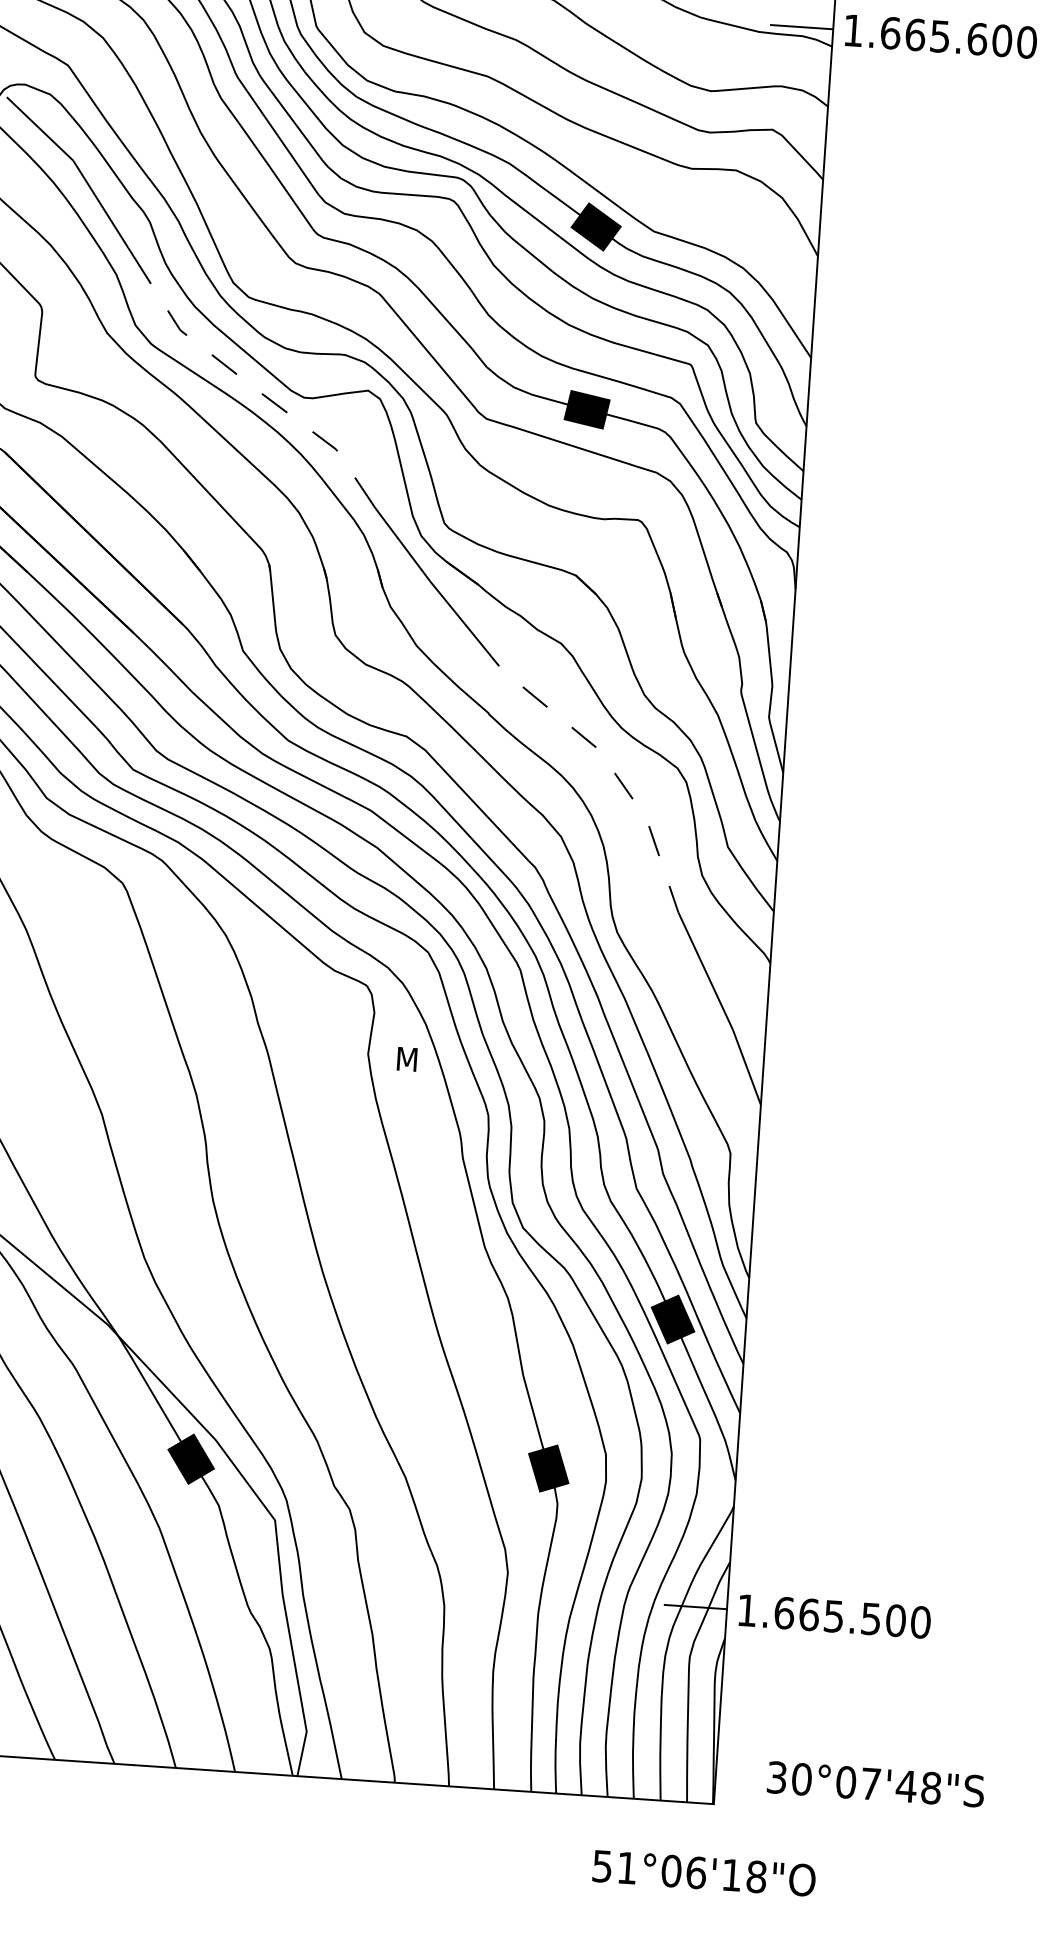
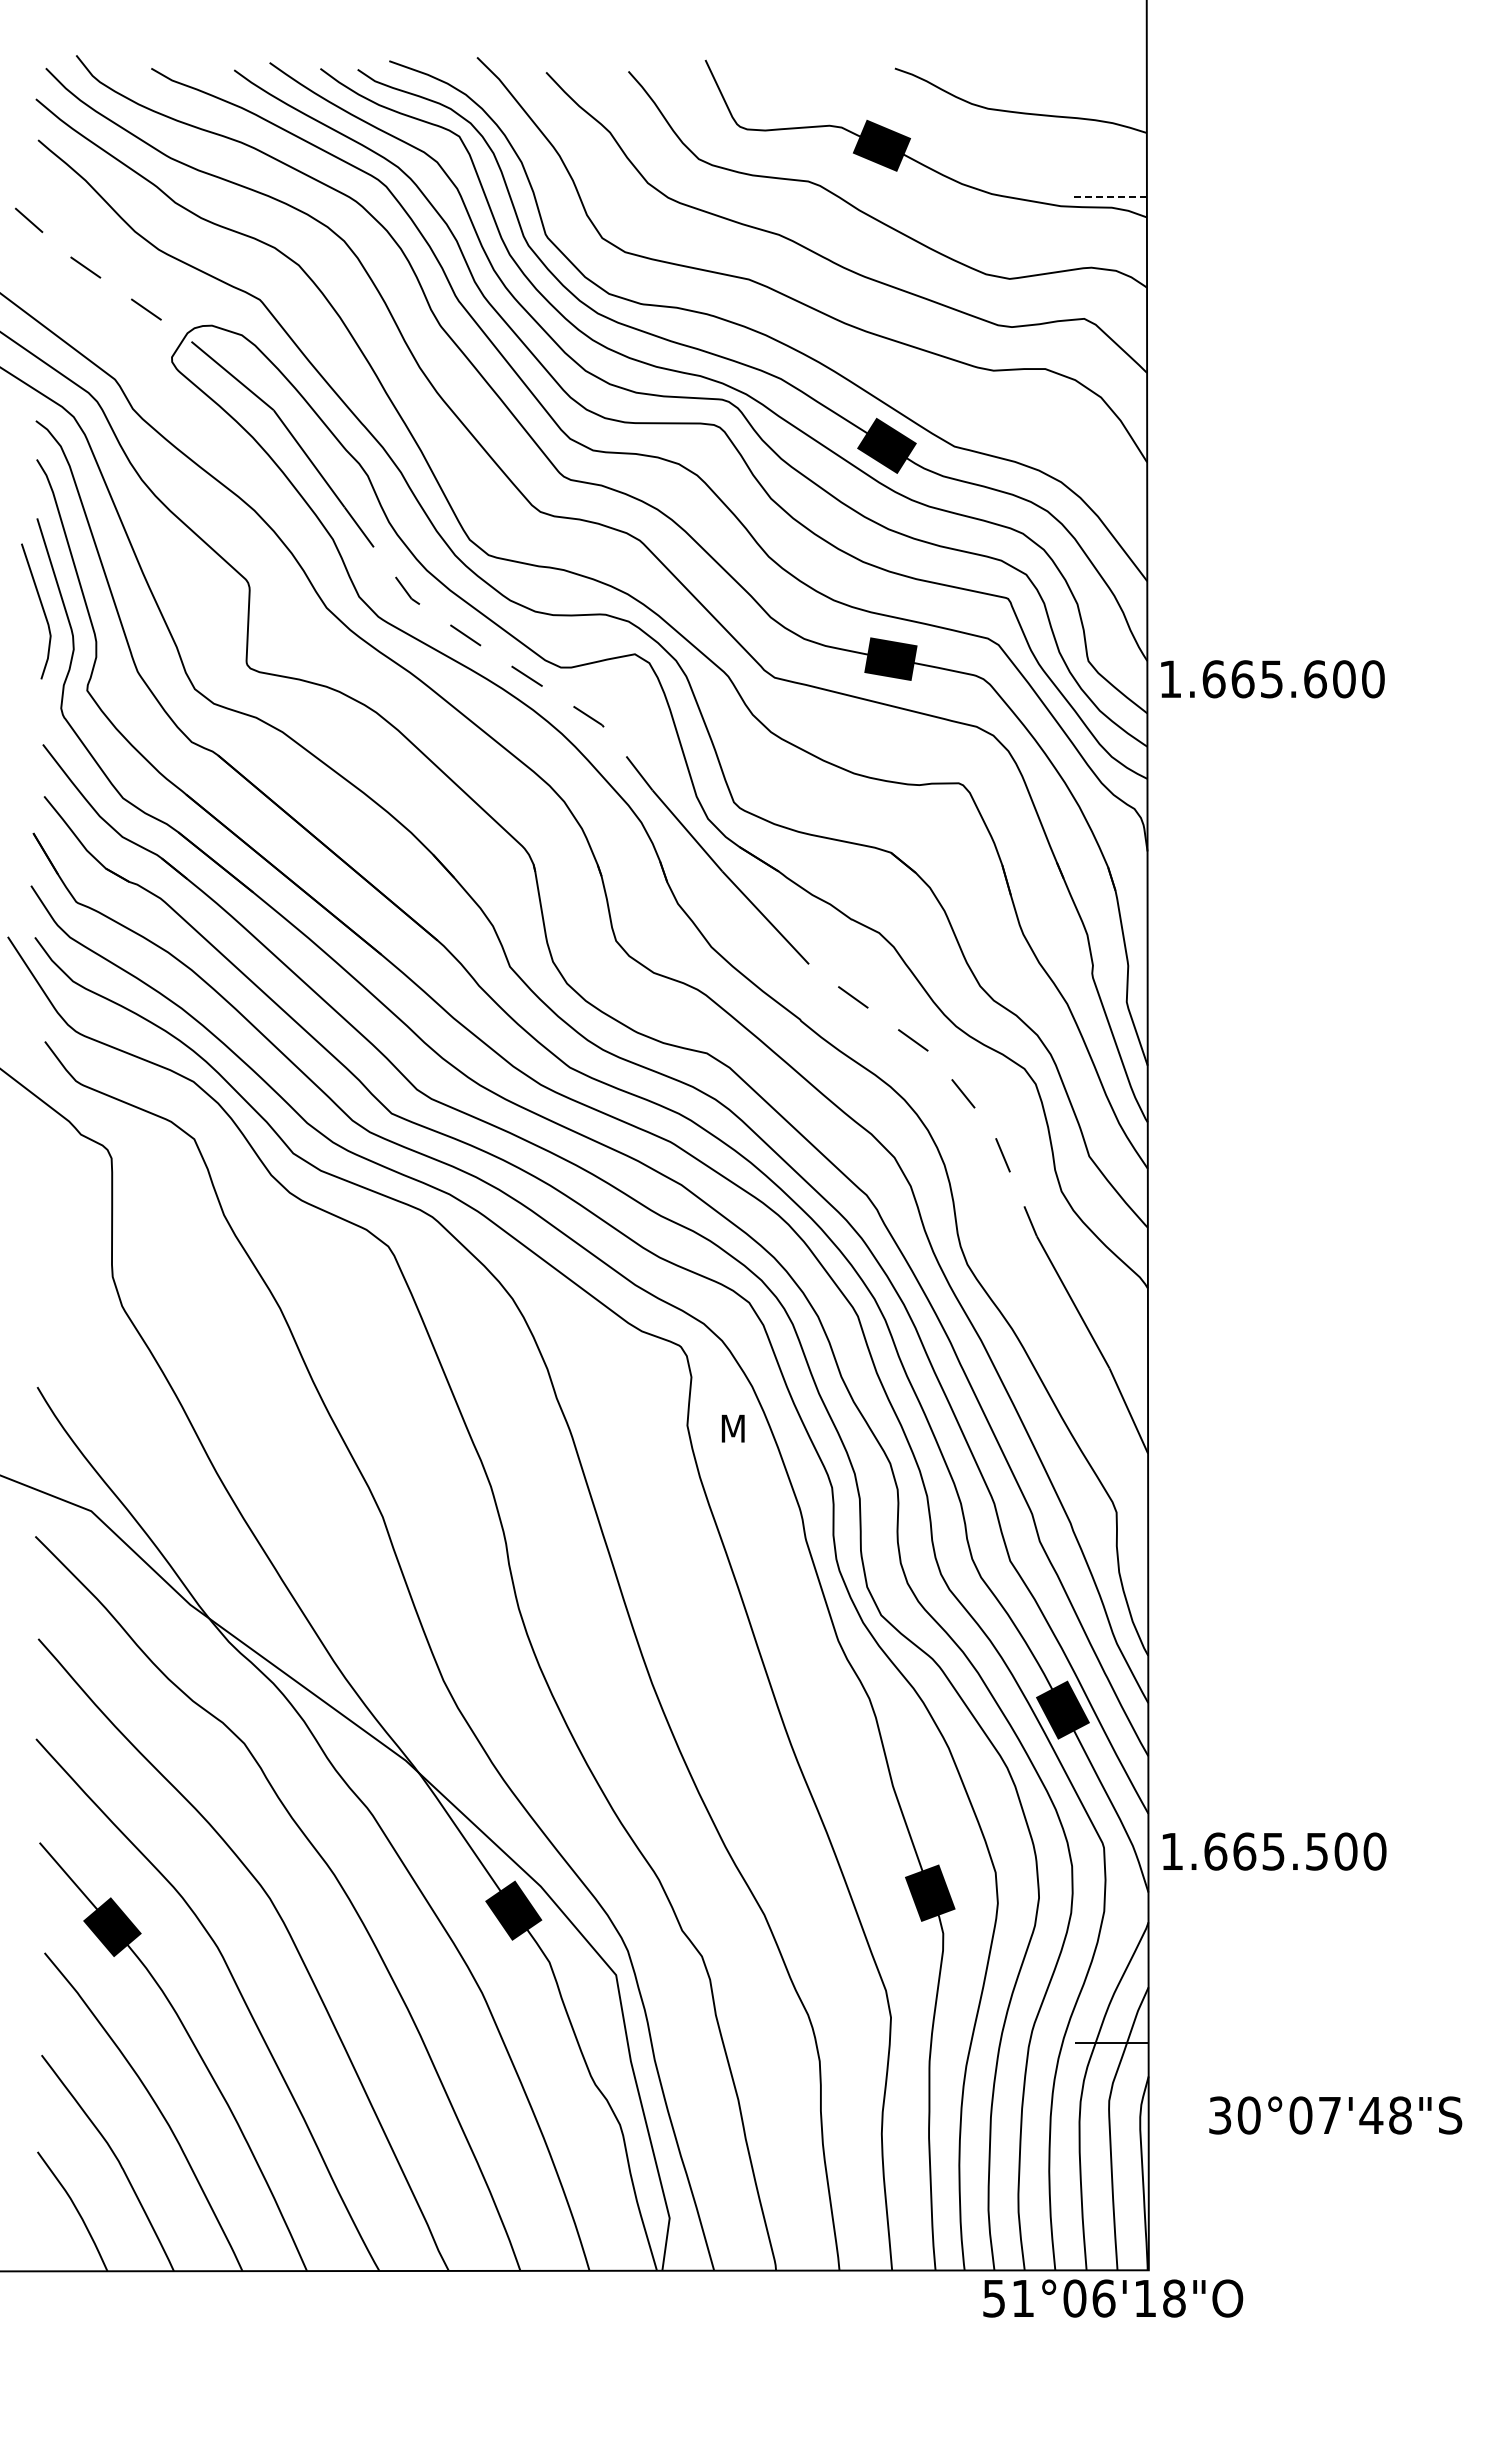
line: (802, 27) -> (1110, 197), solid -> dashed
text: (940, 36) -> (1272, 679), moved
text: (834, 1616) -> (1274, 1851), moved
text: (875, 1784) -> (1335, 2115), moved
text: (704, 1873) -> (1113, 2298), moved

